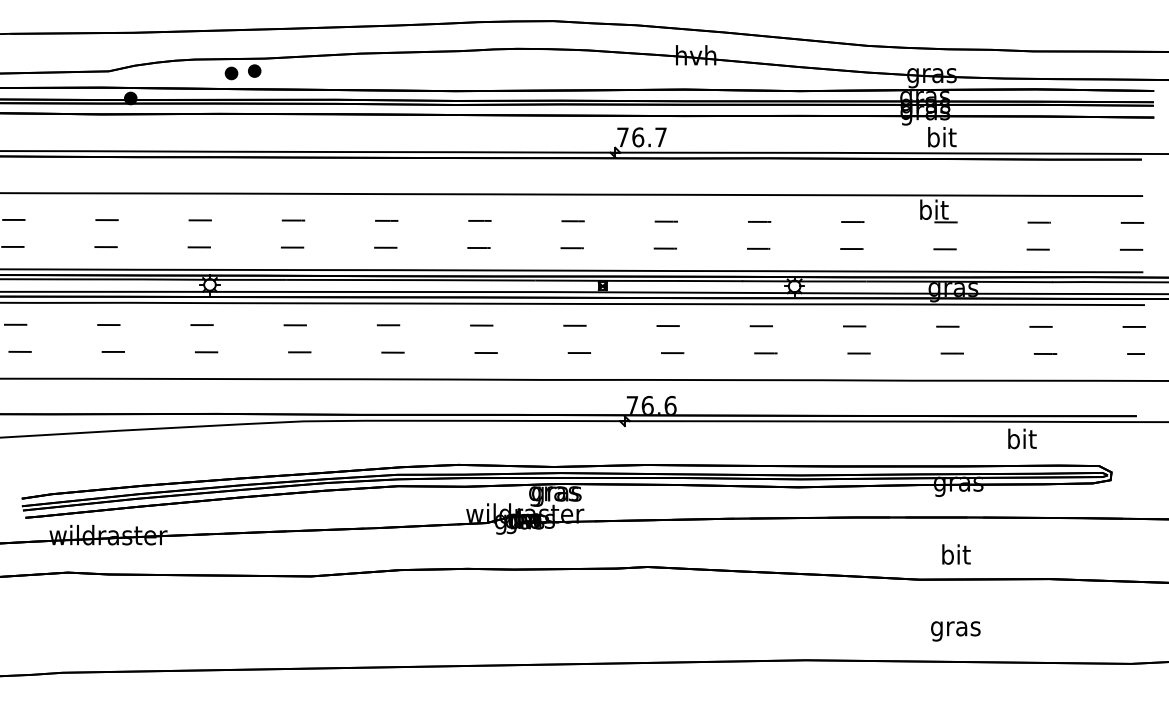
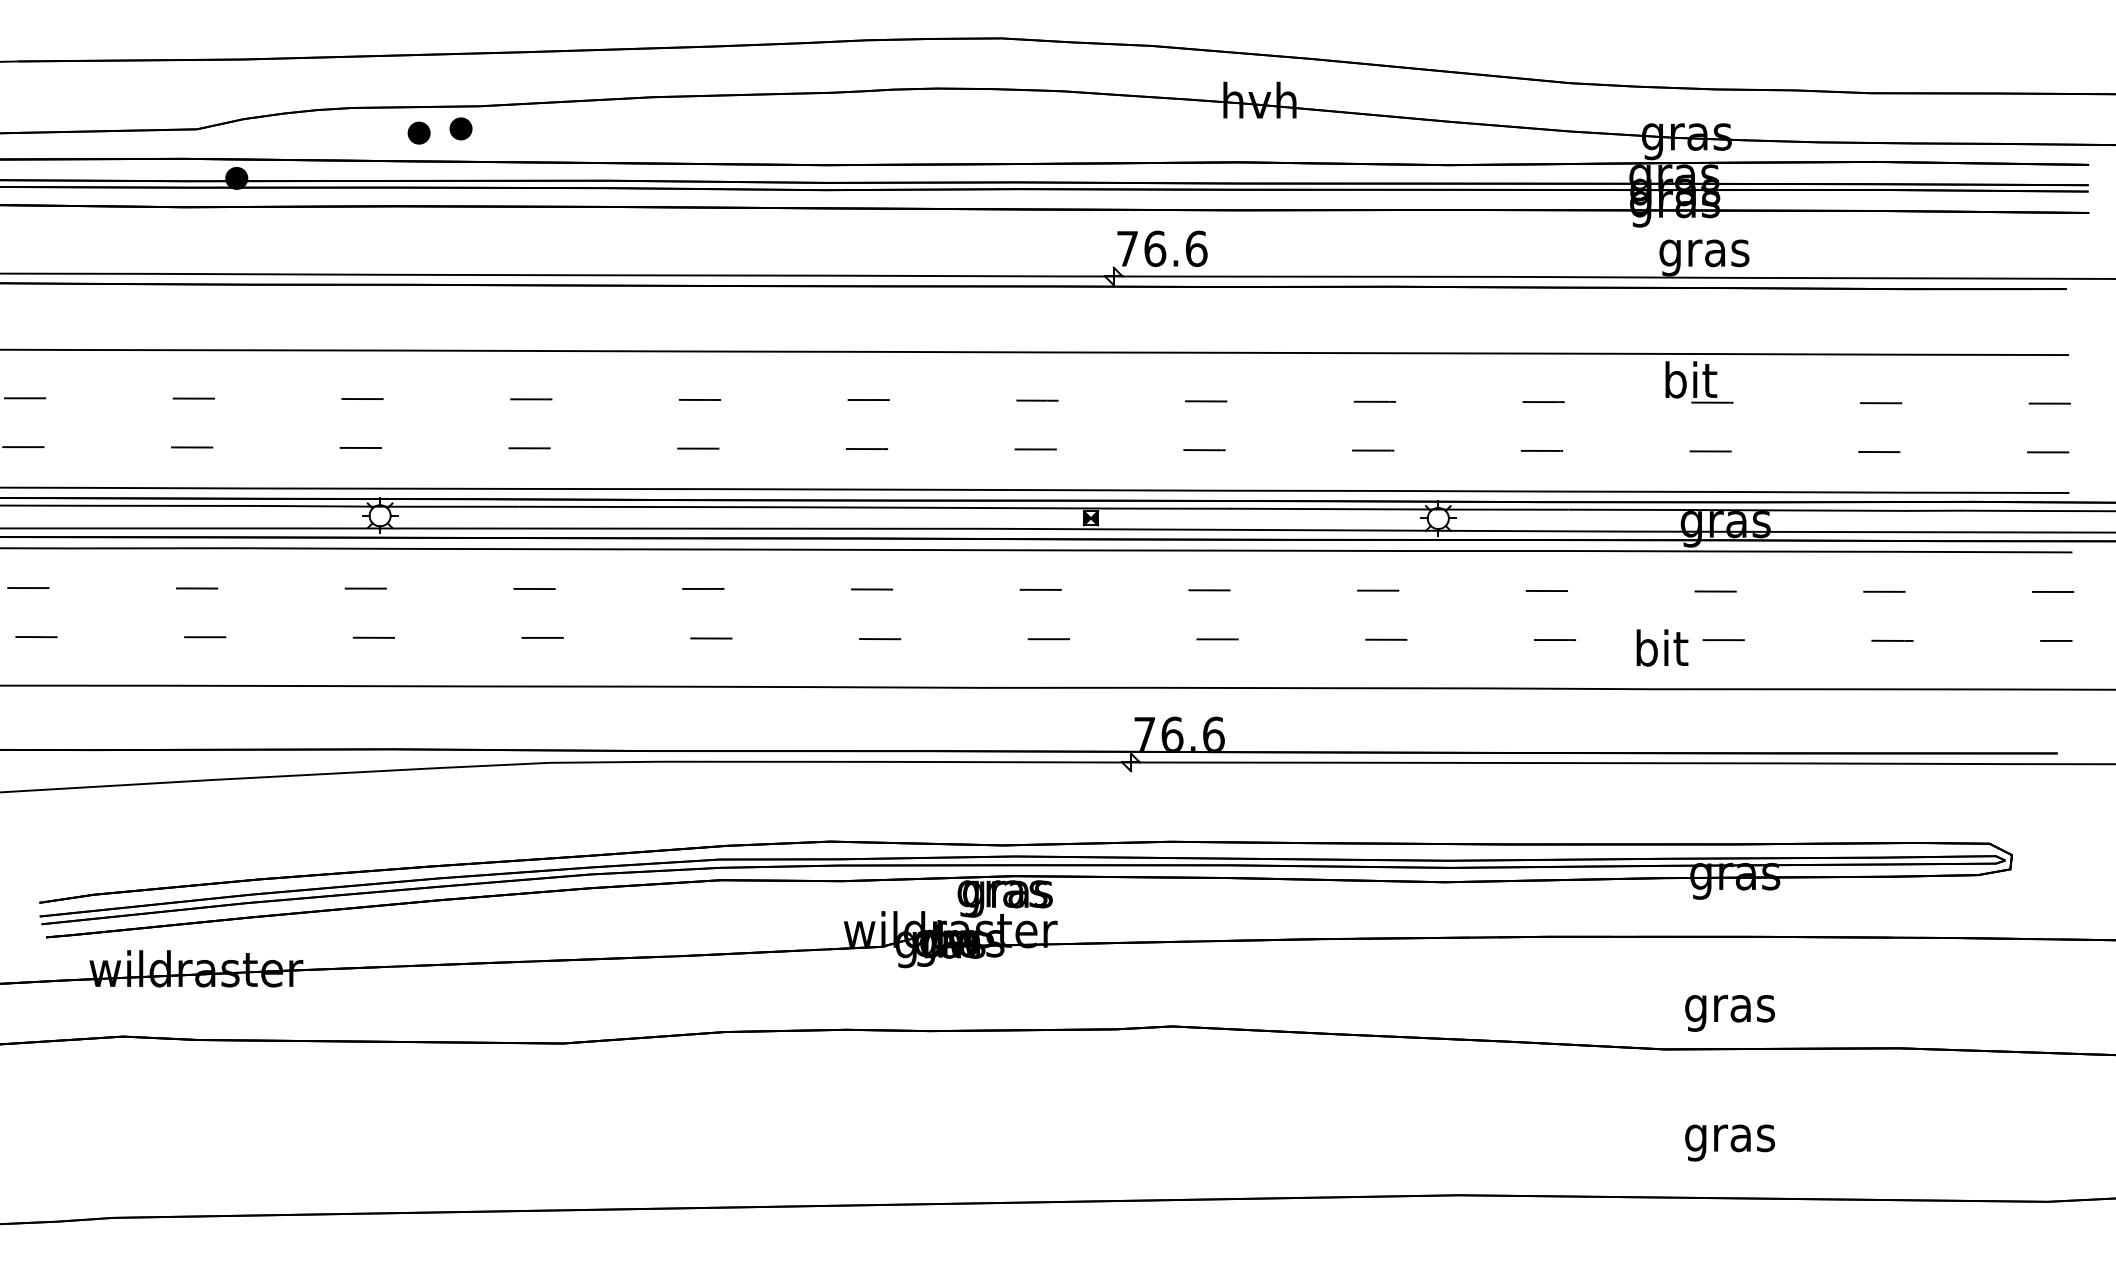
text: (661, 137) -> (1197, 249), 76.7 -> 76.6
text: (941, 139) -> (1704, 252), bit -> gras
text: (1022, 438) -> (1662, 647), moved
text: (955, 556) -> (1729, 1007), bit -> gras

